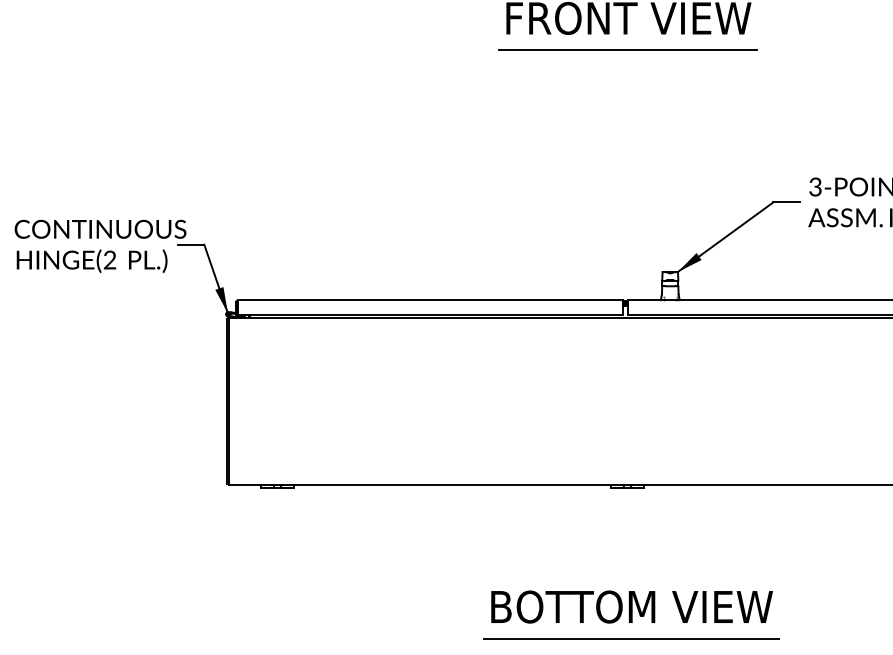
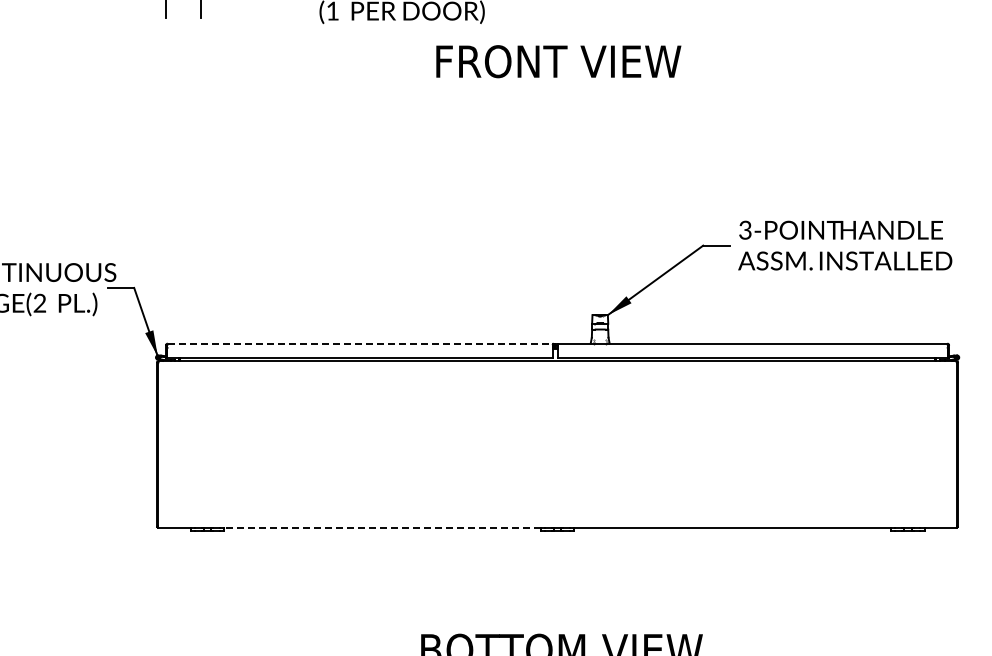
line: (627, 50) -> (557, 93), removed
line: (430, 300) -> (360, 343), solid -> dashed
line: (451, 484) -> (381, 527), solid -> dashed

